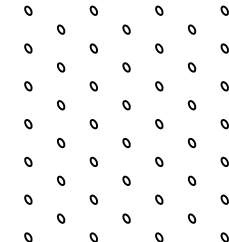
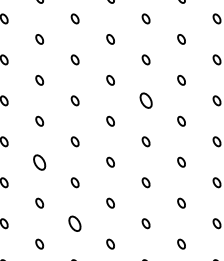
part: (126, 105) -> (146, 101), size x1.6
part: (28, 161) -> (39, 161), size x1.6
part: (61, 218) -> (75, 223), size x1.6

